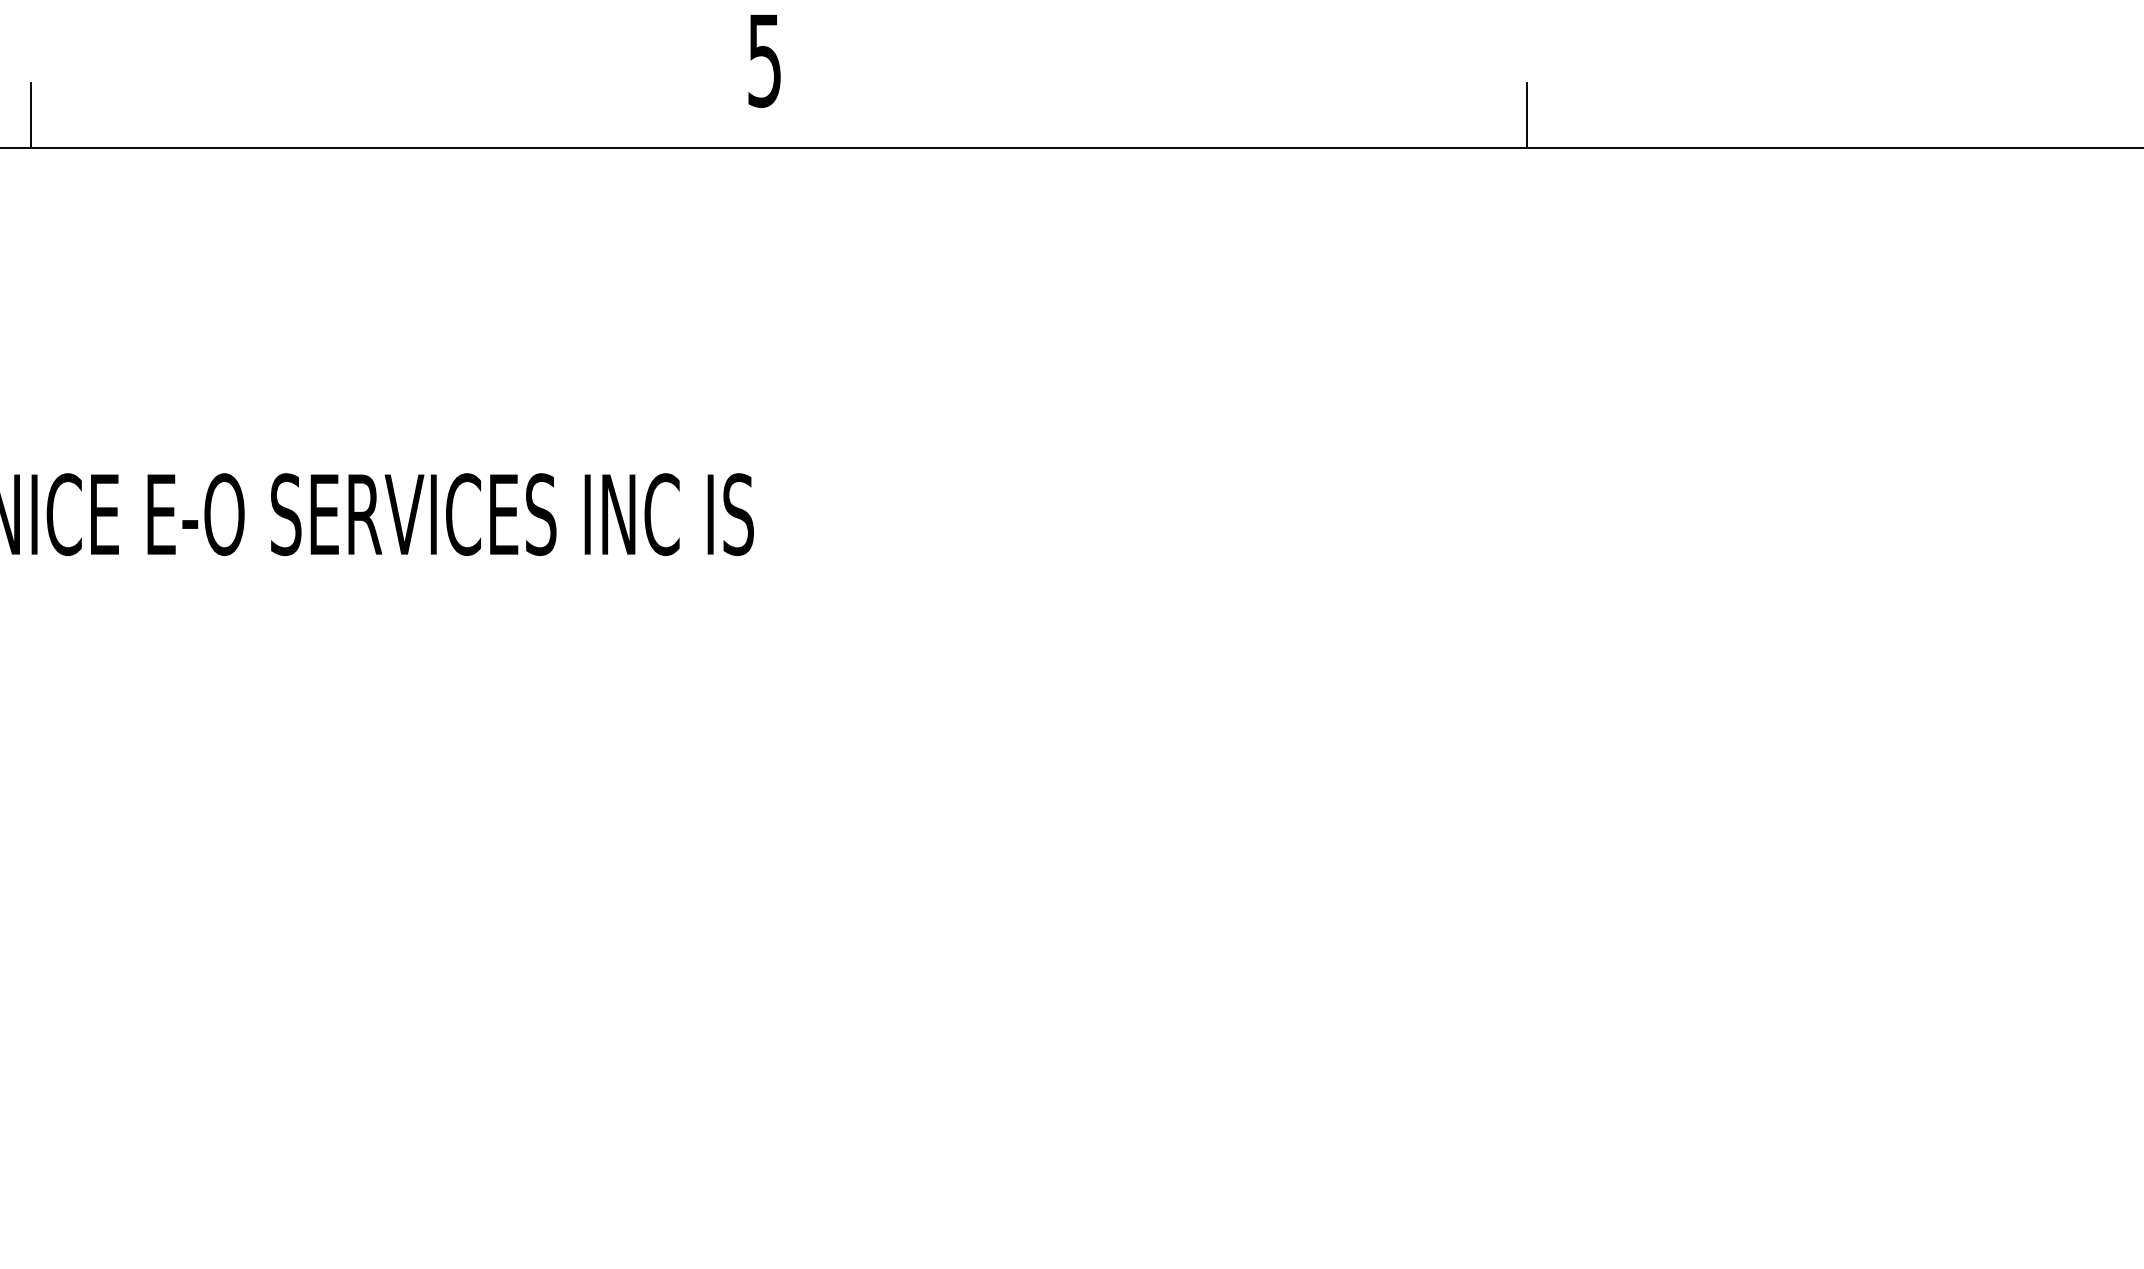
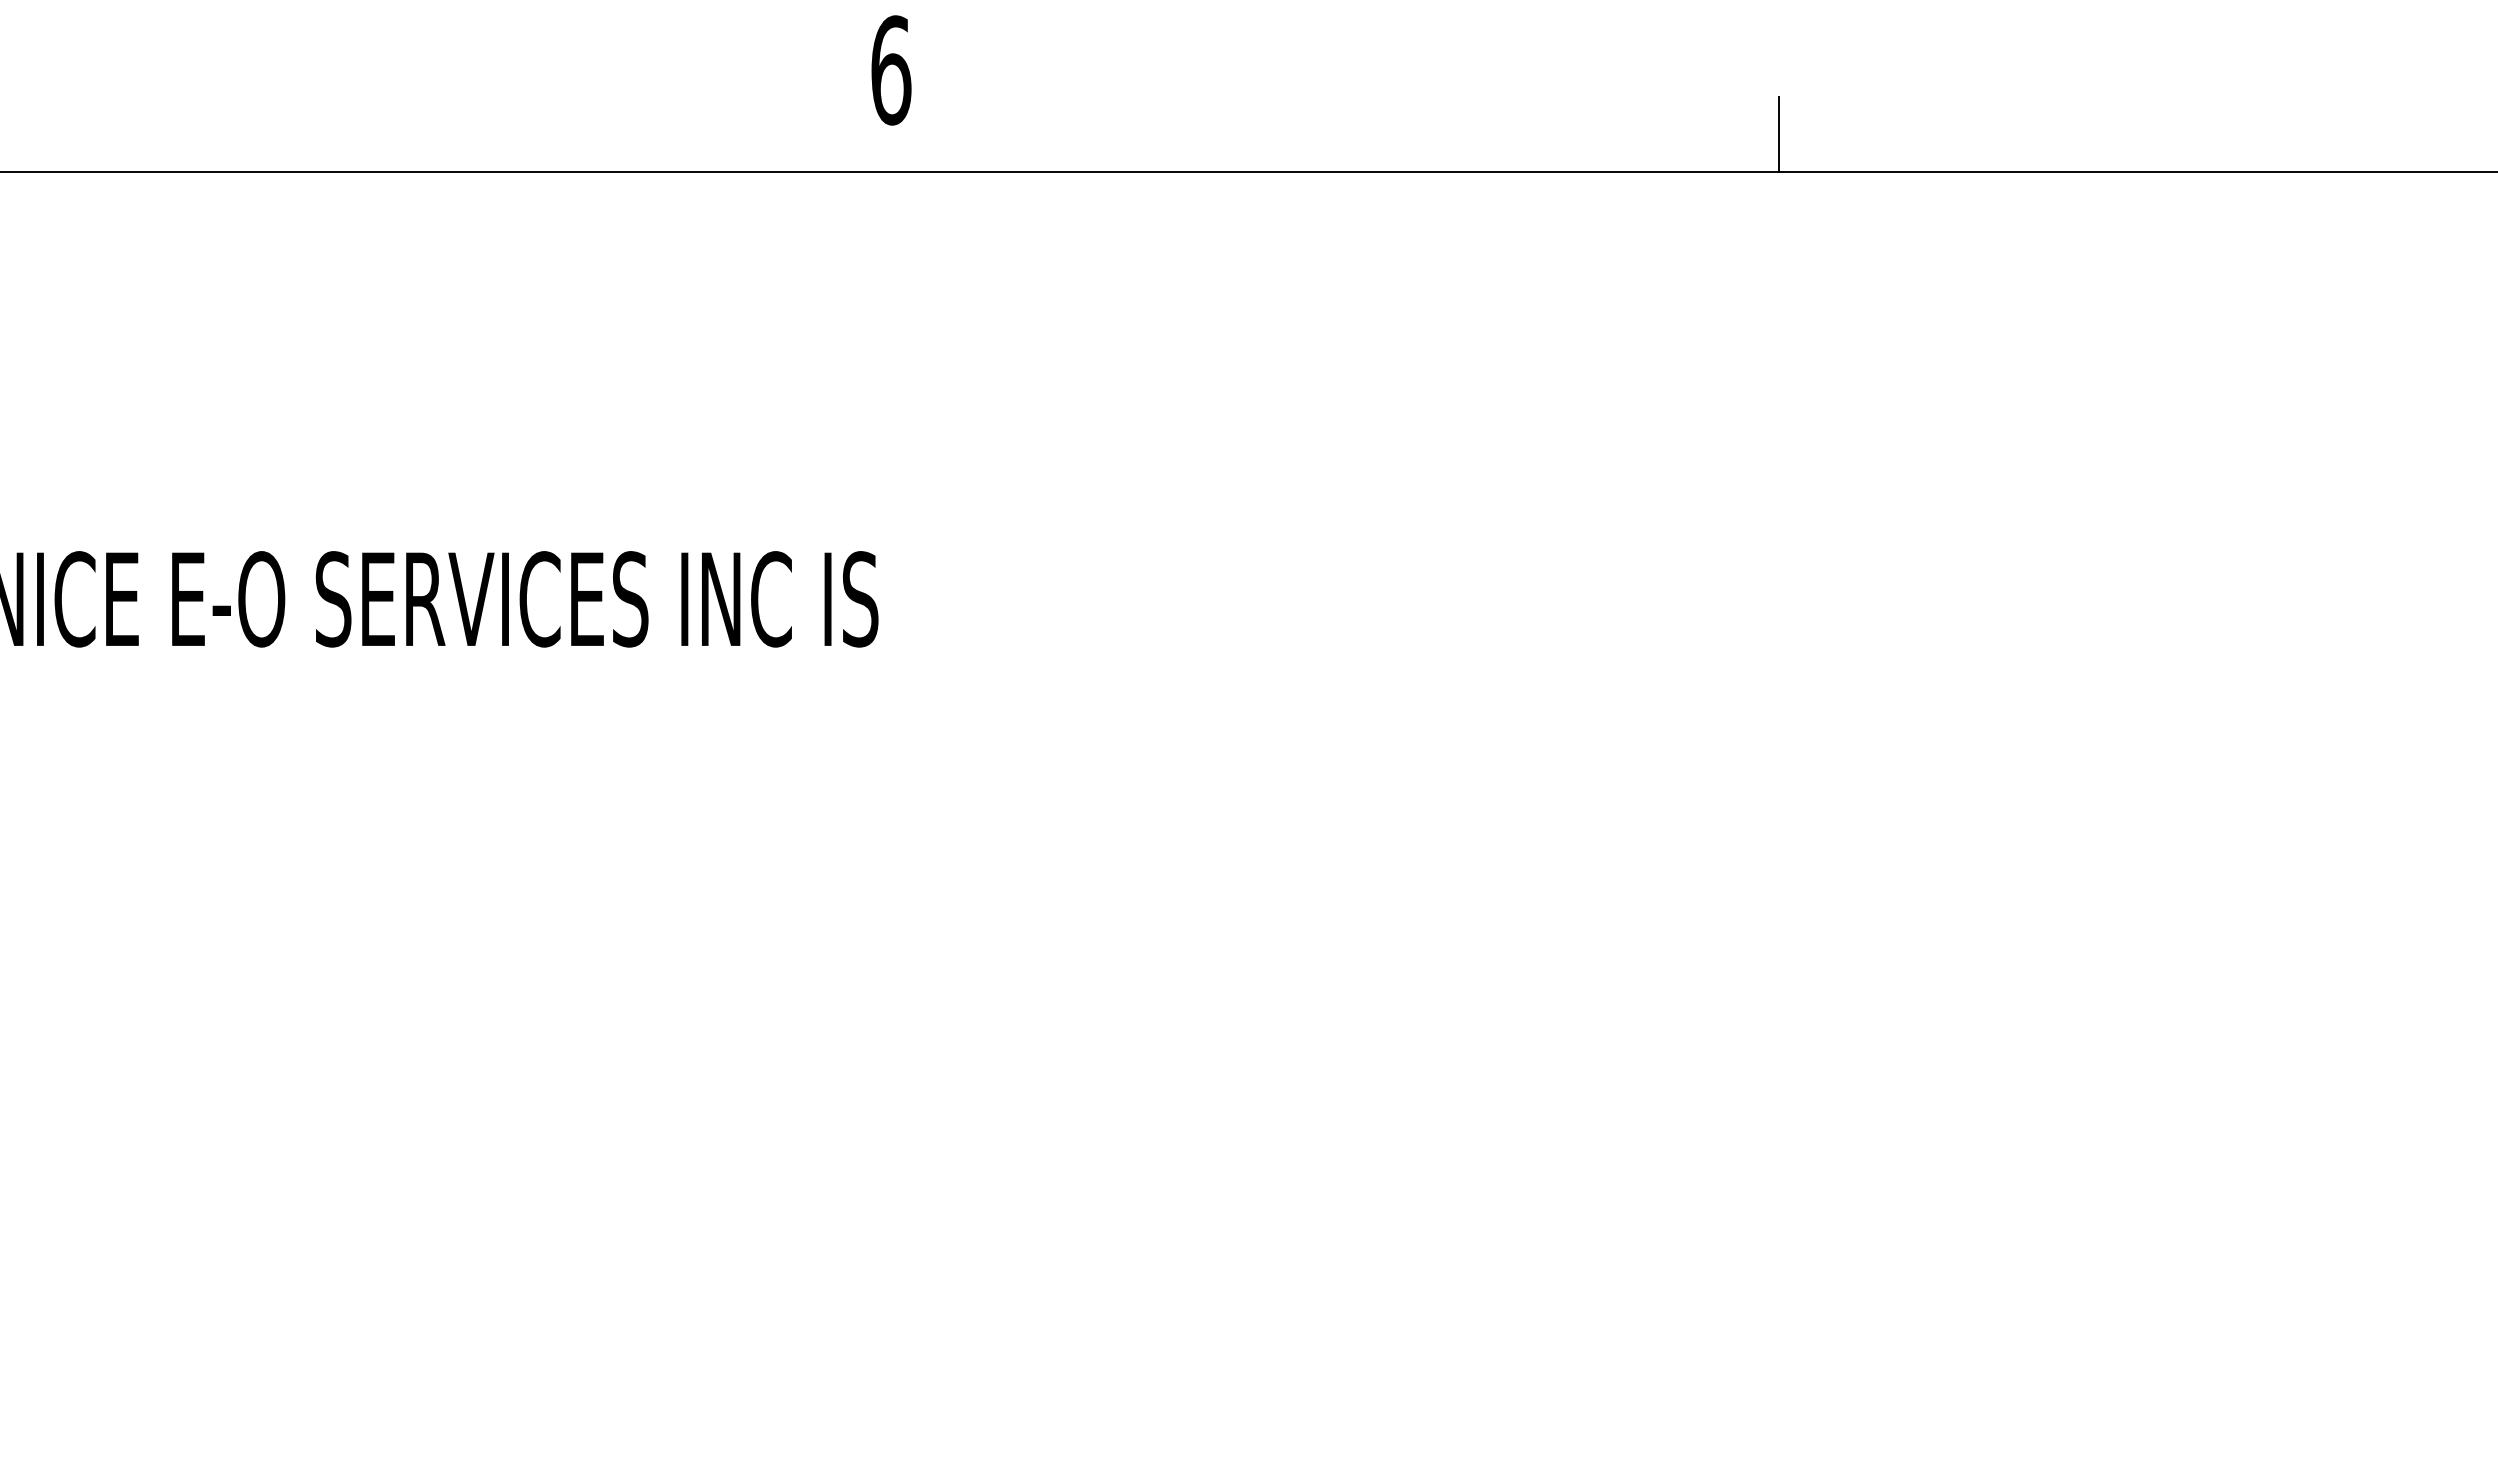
text: (765, 60) -> (891, 70), 5 -> 6
line: (31, 115) -> (36, 134), removed

